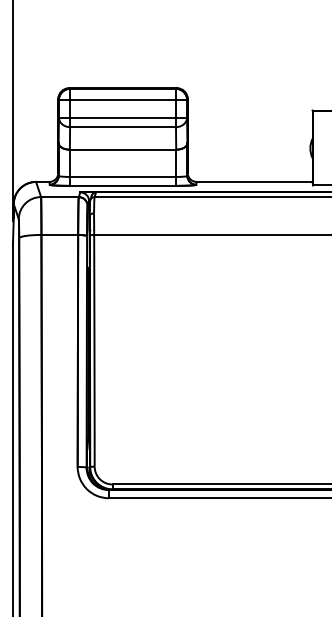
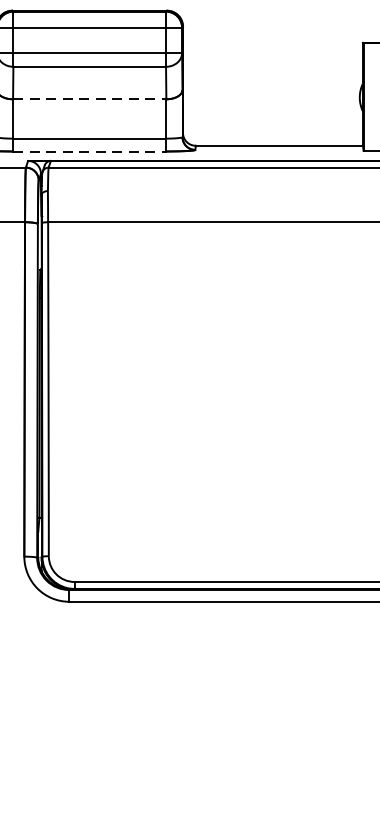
line: (123, 149) -> (90, 99), solid -> dashed
line: (123, 185) -> (90, 150), solid -> dashed

